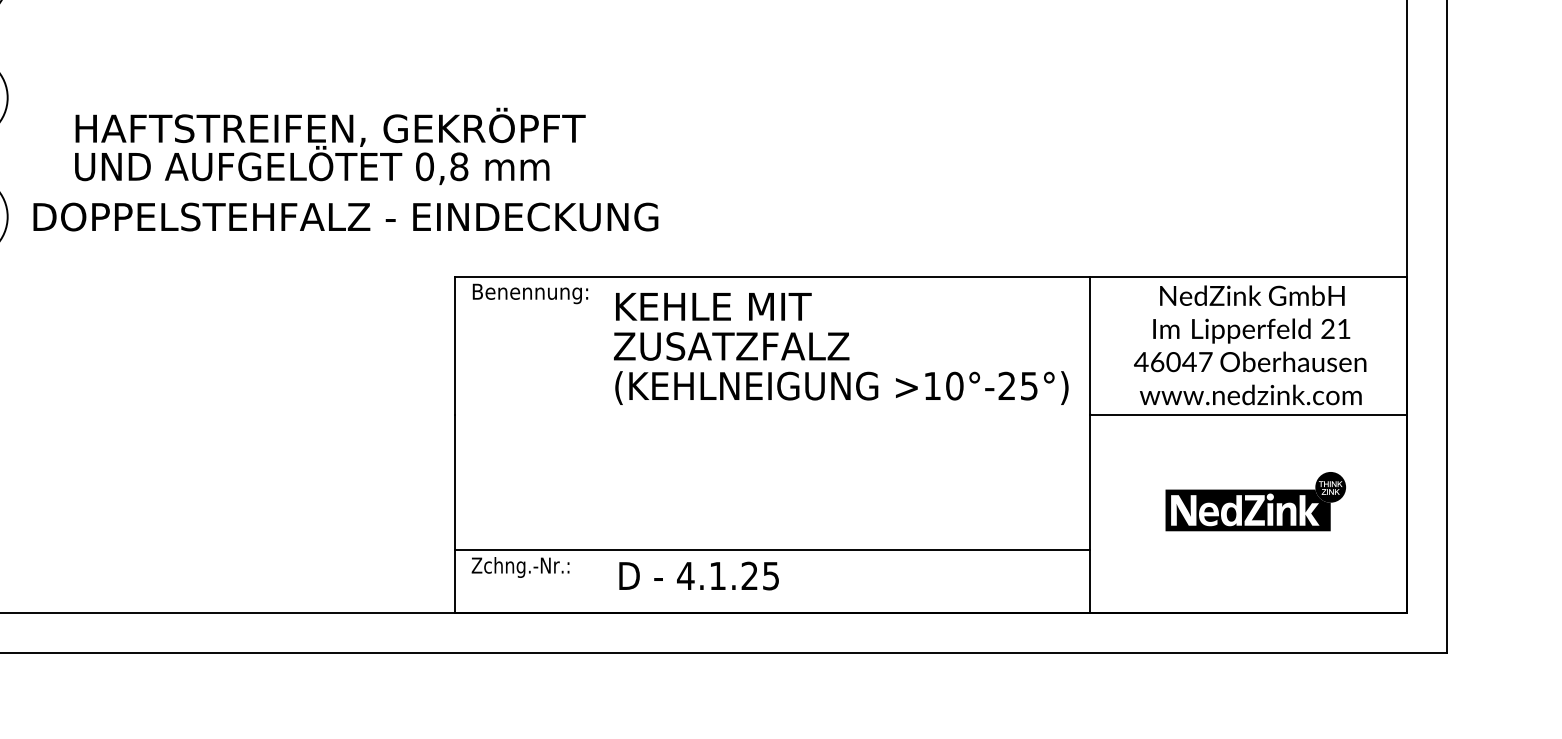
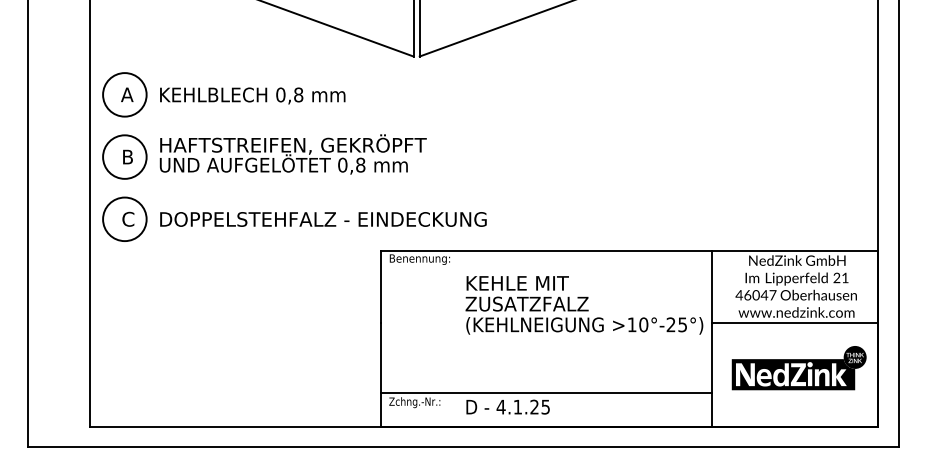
text: (328, 146) -> (292, 154), moved
text: (841, 349) -> (584, 305), moved
part: (1254, 502) -> (798, 368), size x1.43

